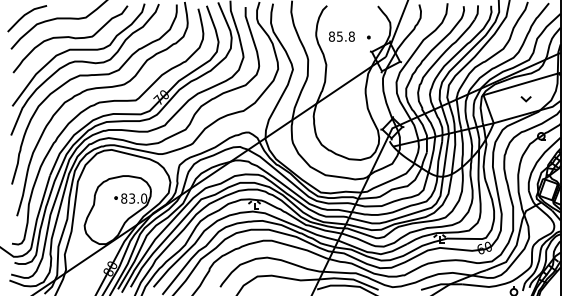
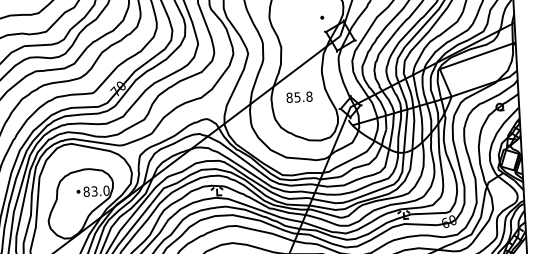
text: (341, 36) -> (299, 97), moved
part: (525, 99) -> (482, 71), removed

